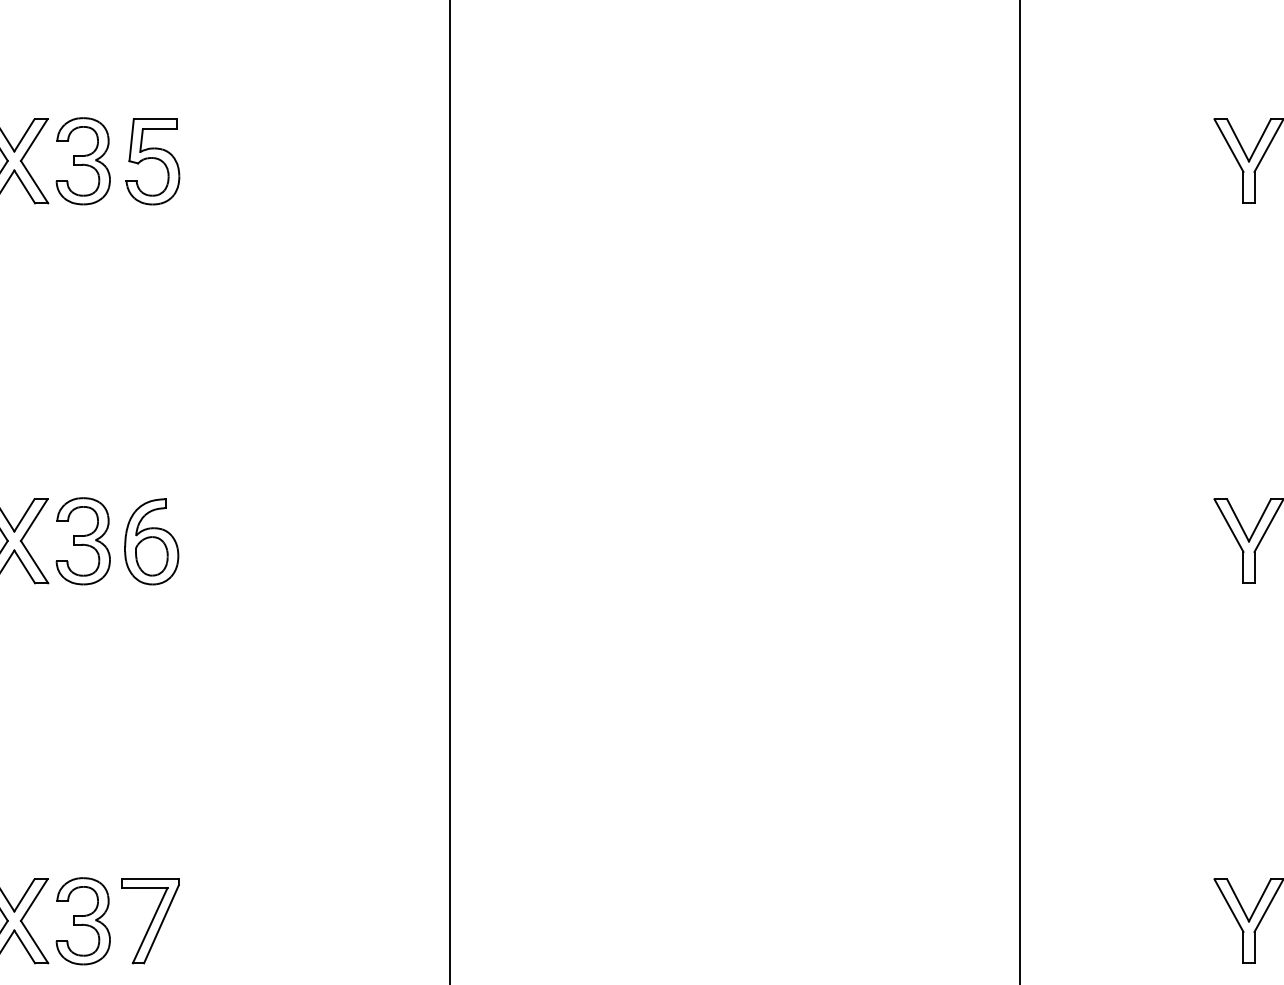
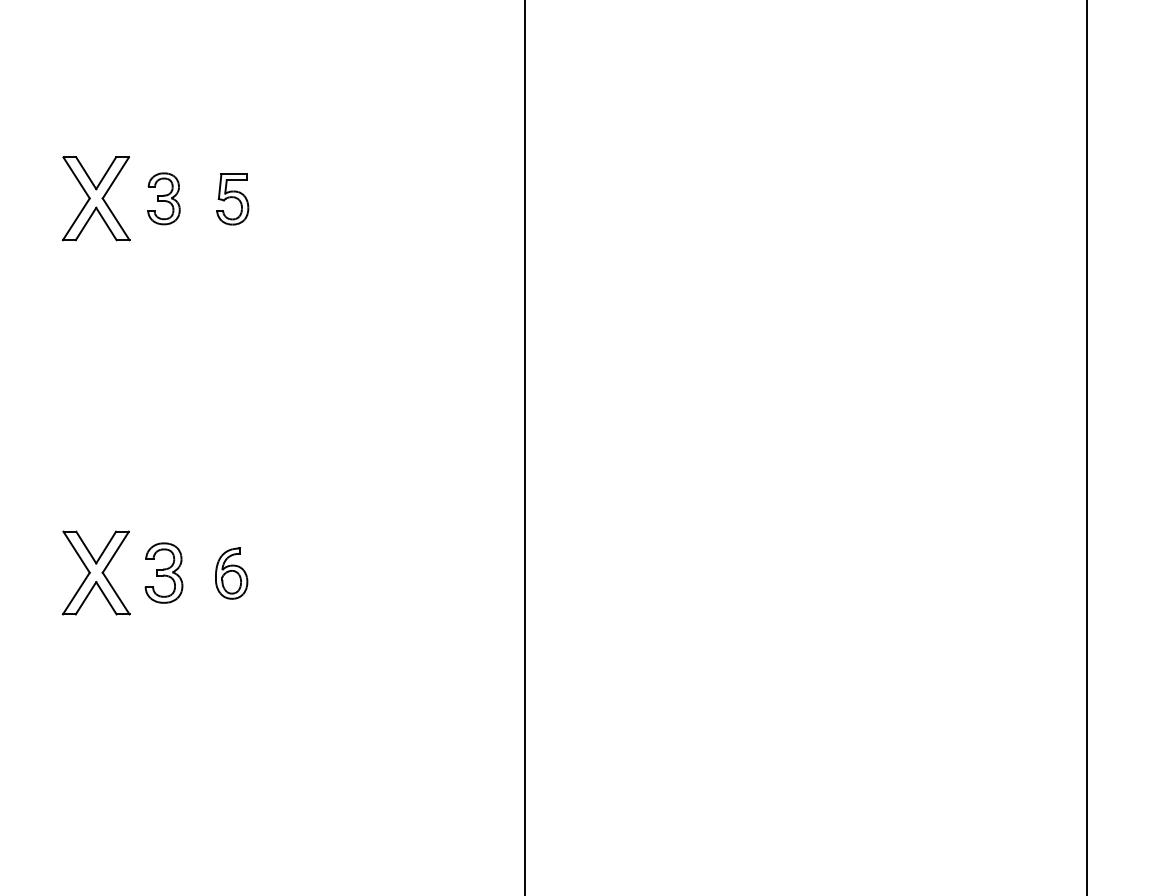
part: (82, 161) -> (163, 198), size x0.6
part: (152, 161) -> (232, 198), size x0.6
part: (82, 541) -> (163, 573), size x0.7
part: (151, 541) -> (231, 573), size x0.6

